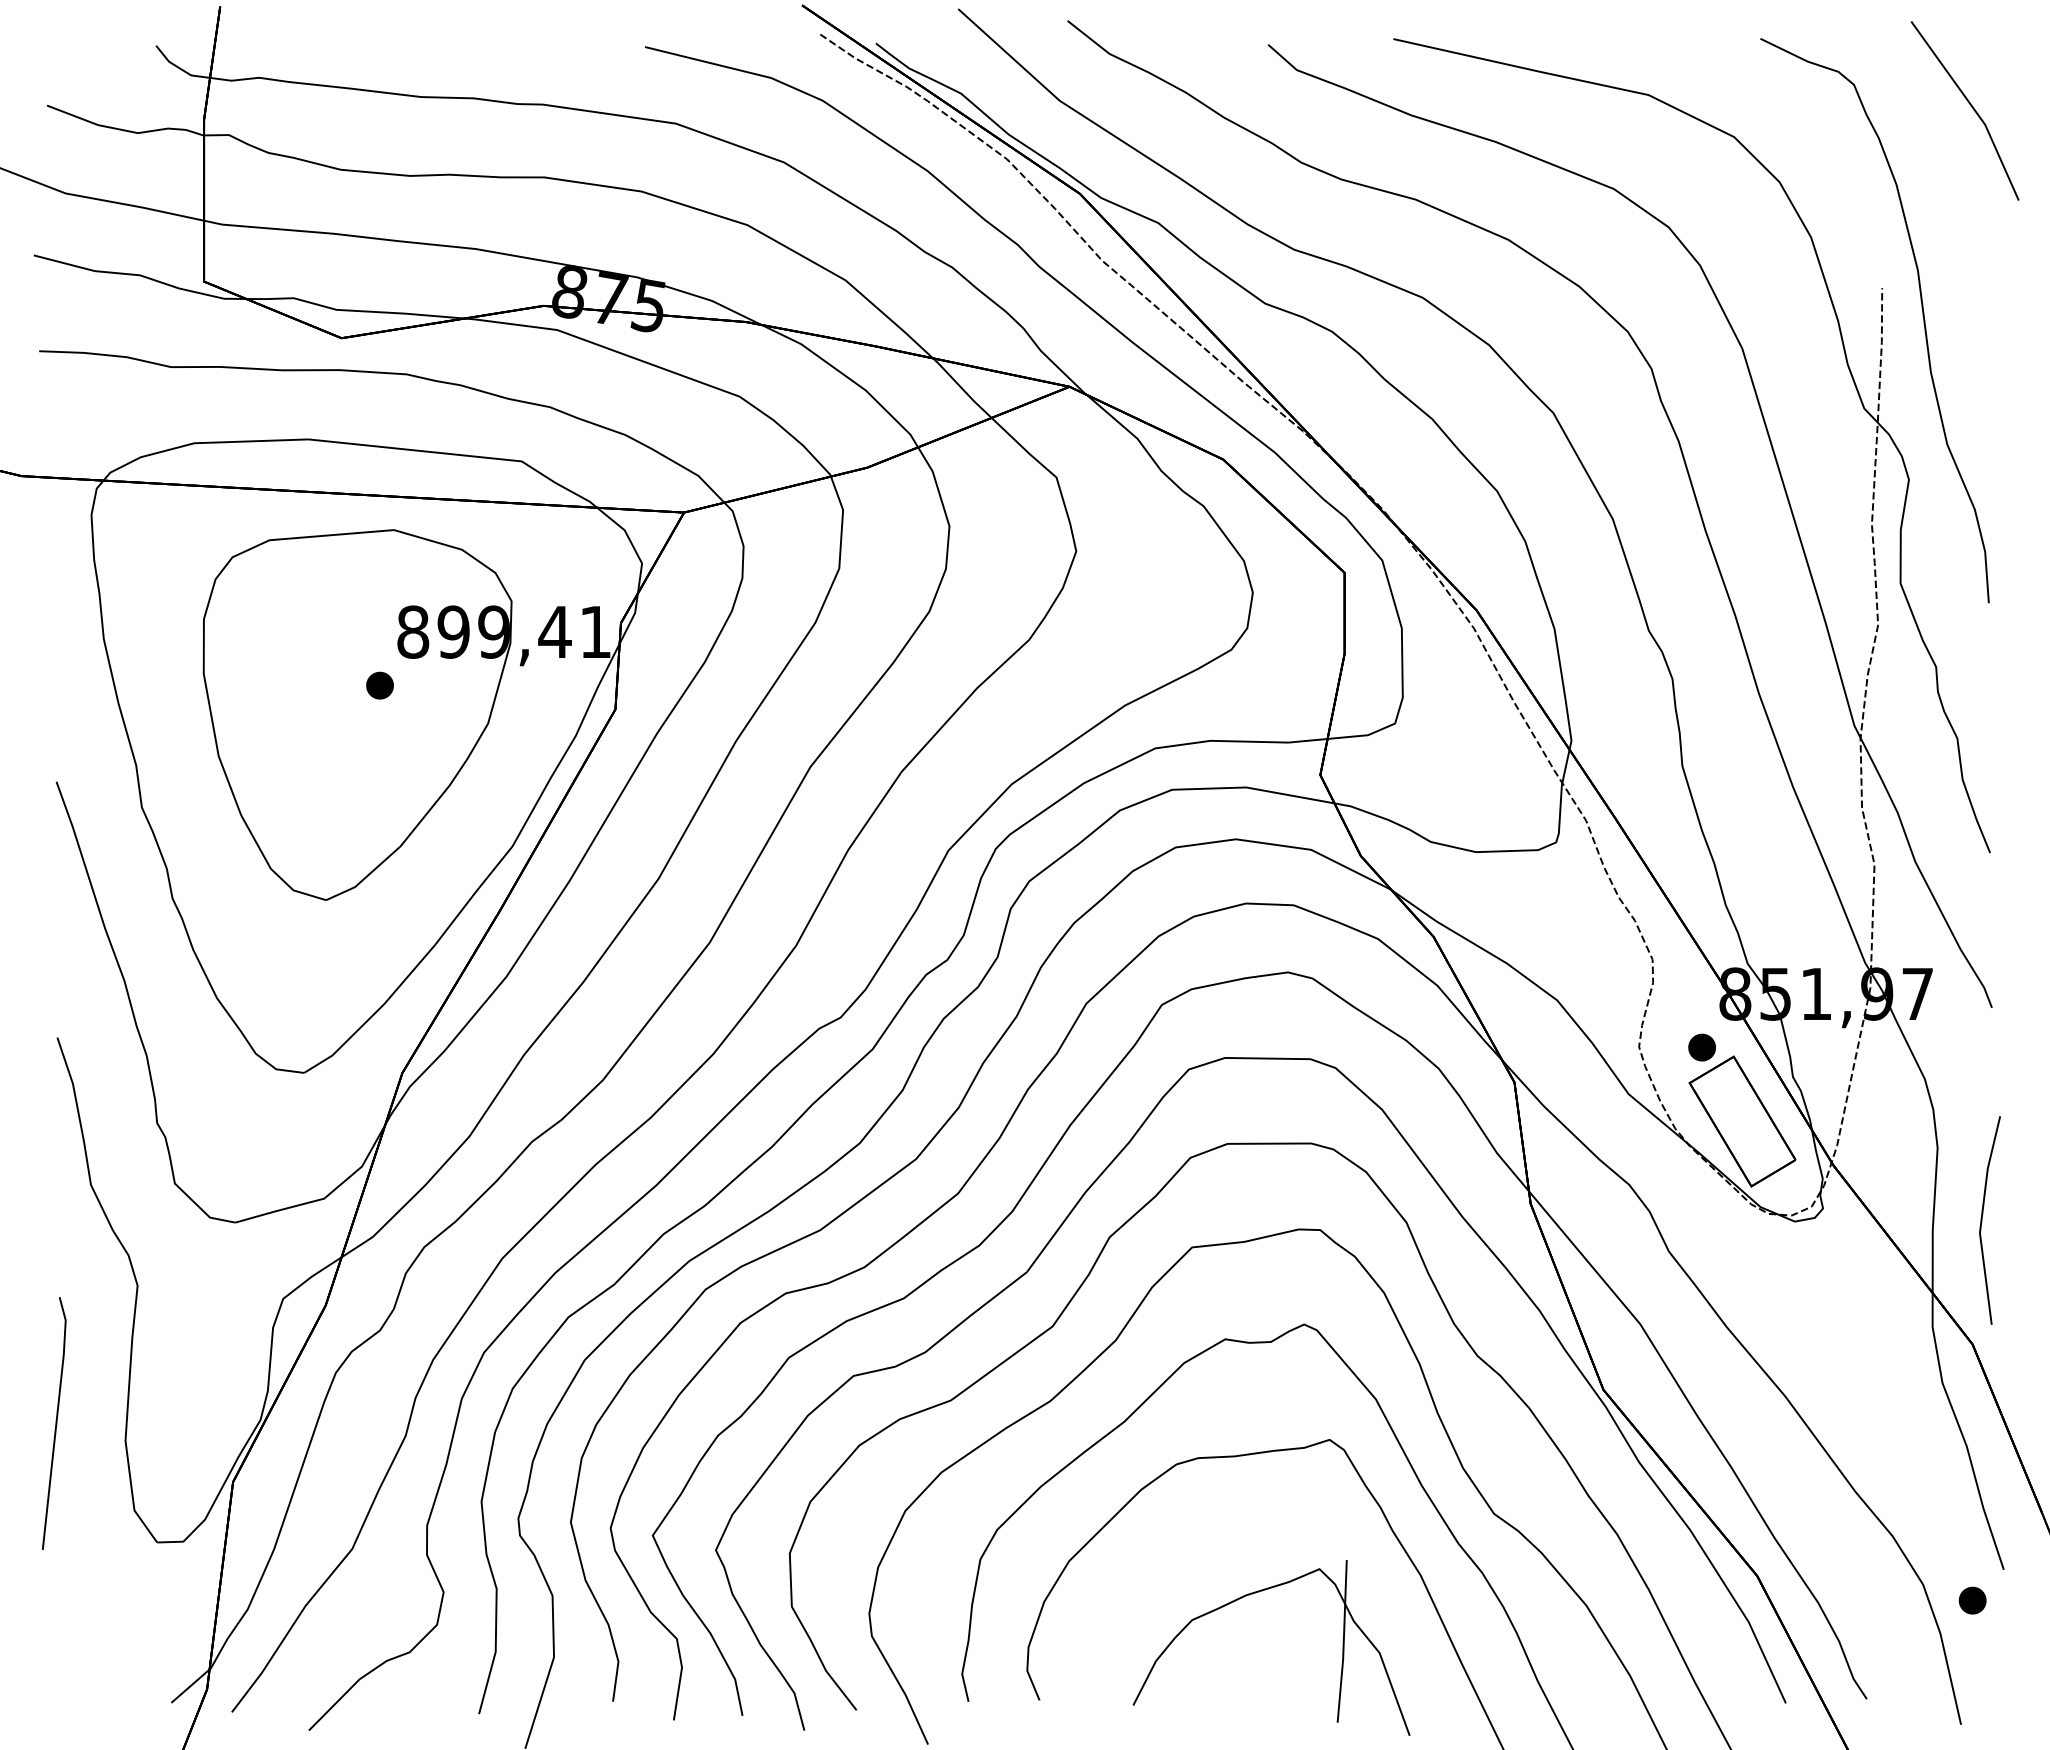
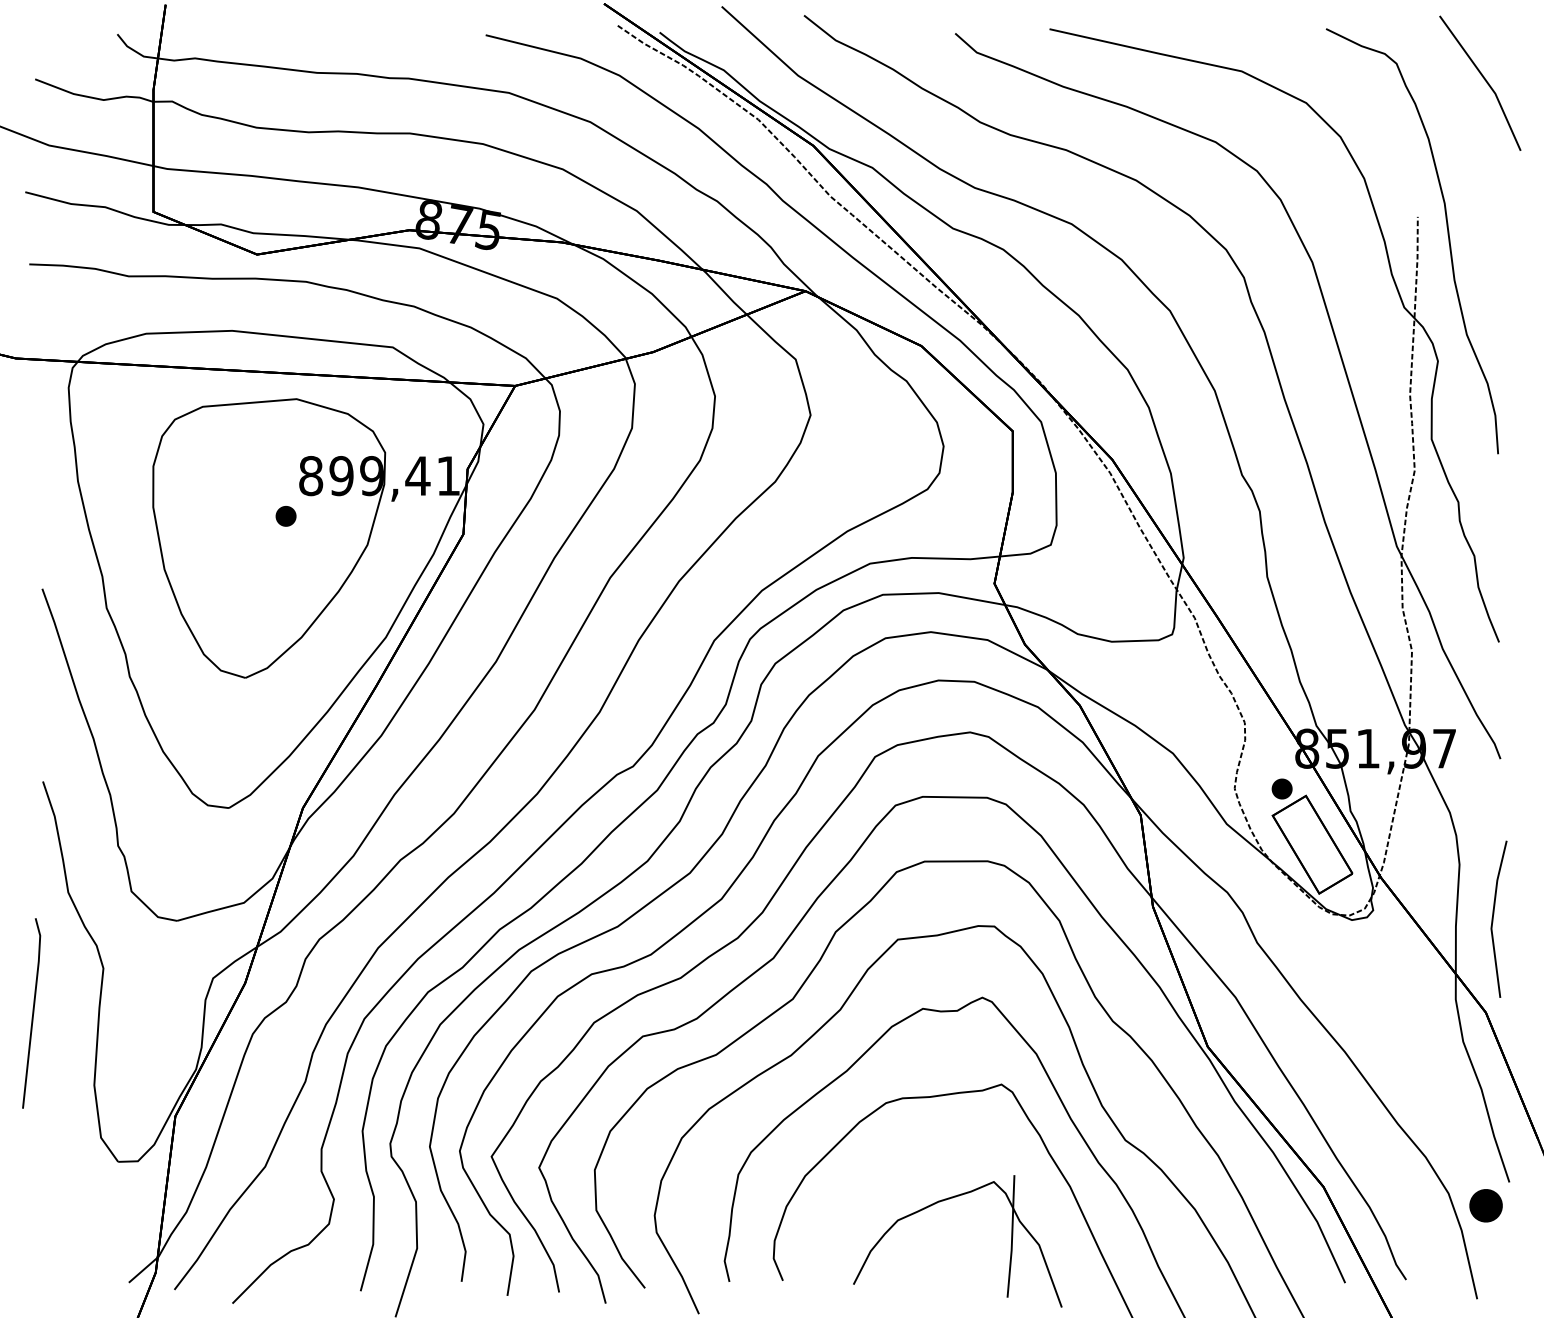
line: (55, 1423) -> (32, 1013), moved
part: (1972, 1600) -> (1485, 1205), size x1.6

